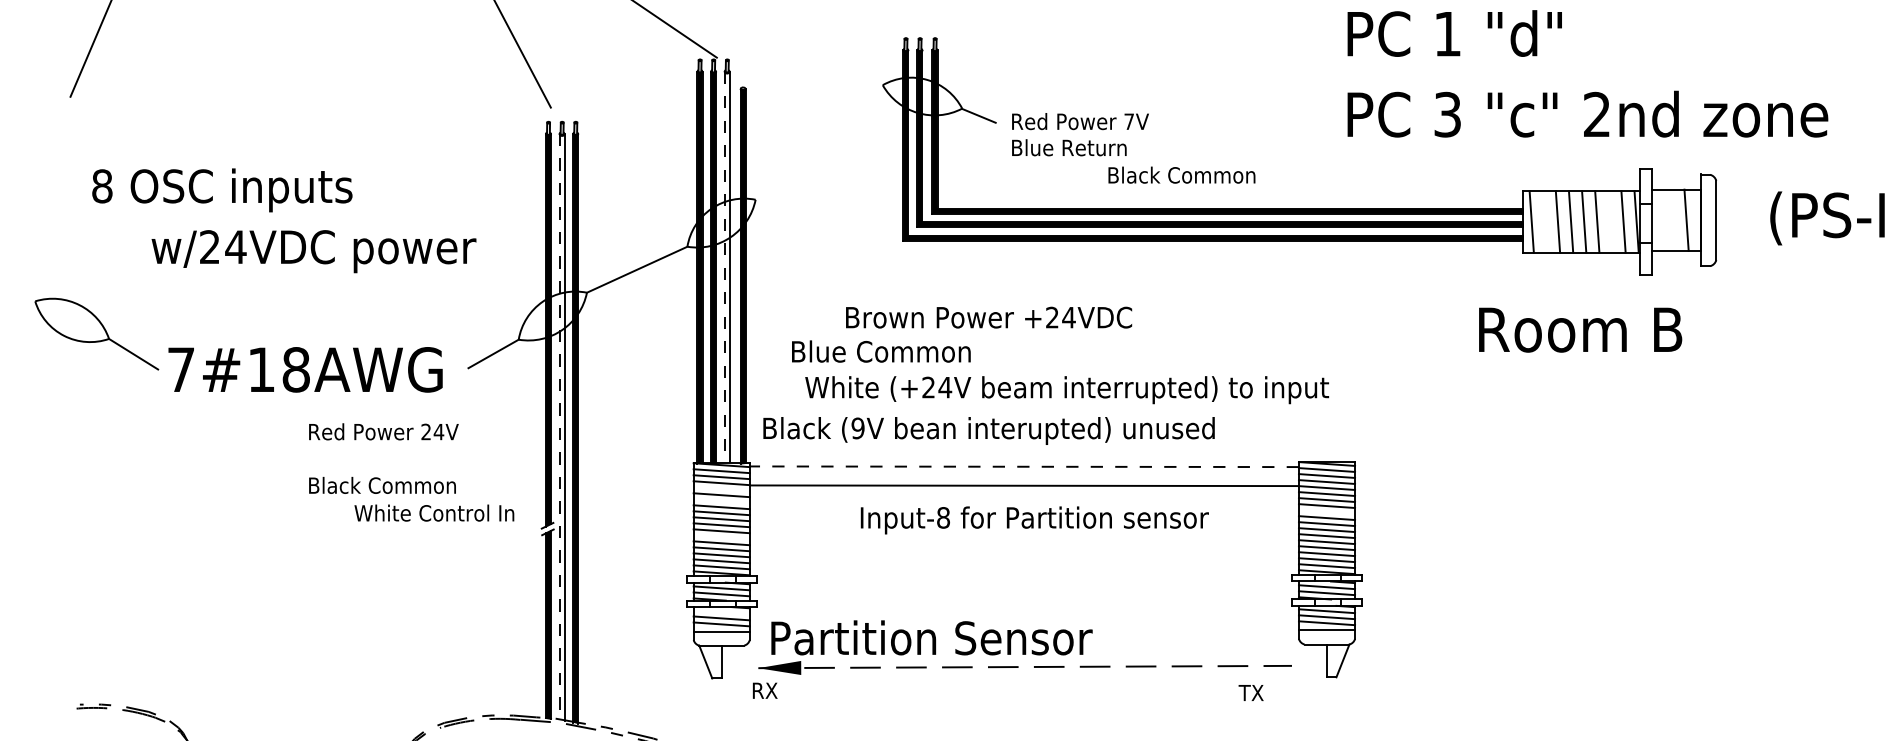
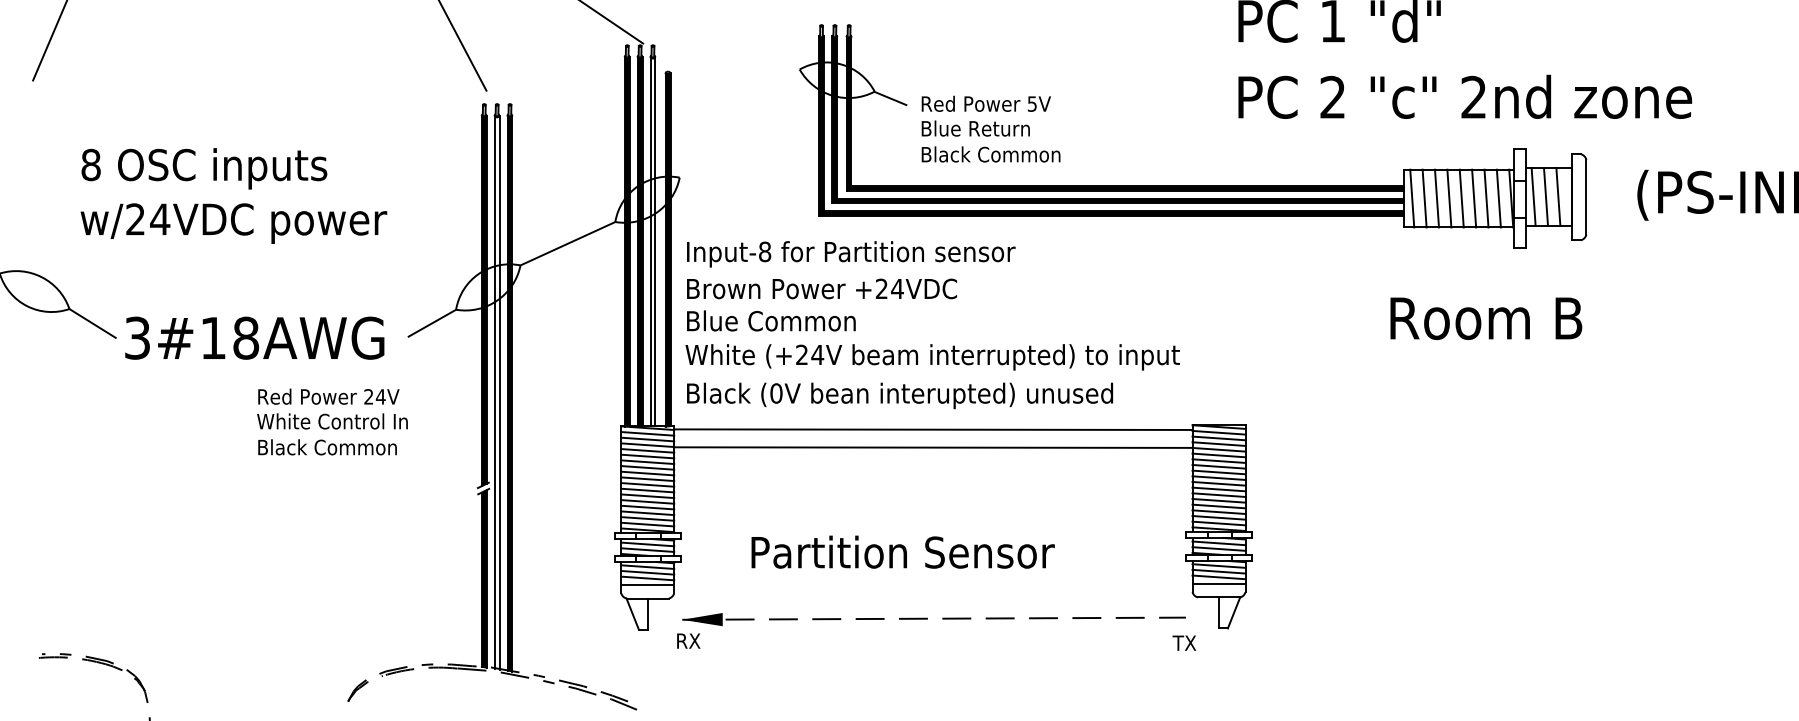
text: (1447, 114) -> (1332, 97), 3 -> 2
text: (1128, 121) -> (1031, 103), 7V -> 5V
text: (1181, 175) -> (990, 154), moved
text: (222, 190) -> (204, 168), moved
line: (1660, 219) -> (1533, 196), added
line: (1673, 219) -> (1546, 196), added
line: (1544, 221) -> (1424, 198), added
line: (1610, 221) -> (1486, 198), added
text: (313, 251) -> (233, 223), moved
line: (724, 267) -> (650, 241), dashed -> solid
text: (988, 317) -> (821, 288), moved
text: (1580, 329) -> (1486, 318), moved
text: (881, 351) -> (771, 320), moved
text: (181, 369) -> (137, 337), 7#18AWG -> 3#18AWG
text: (1066, 390) -> (932, 357), moved
line: (559, 427) -> (494, 392), dashed -> solid
text: (858, 428) -> (776, 393), (9V -> (0V
line: (1024, 466) -> (933, 429), dashed -> solid
line: (721, 488) -> (647, 450), added
line: (721, 501) -> (647, 462), added
line: (1326, 512) -> (1218, 472), added
text: (434, 513) -> (332, 421), moved
text: (1035, 520) -> (851, 254), moved
line: (721, 537) -> (647, 496), added
line: (721, 611) -> (647, 566), added
text: (931, 637) -> (902, 551), moved
text: (1251, 692) -> (1184, 642), moved

